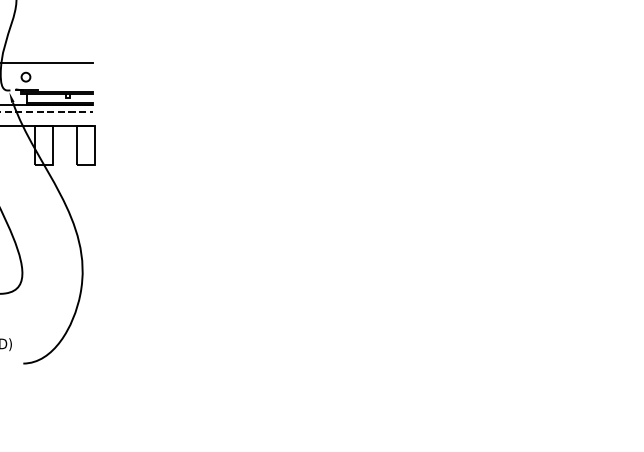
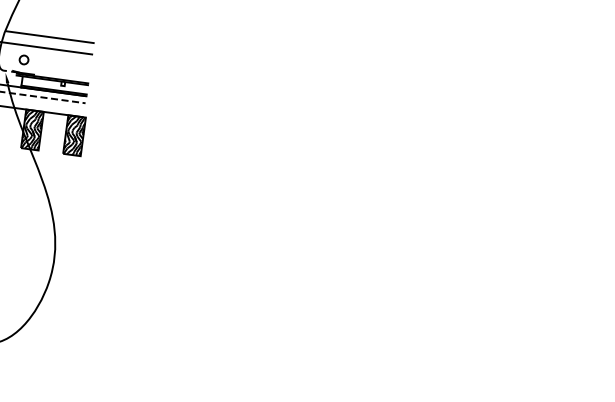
line: (48, 51) -> (49, 37), added
hatch: (43, 145) -> (32, 130), added
hatch: (86, 145) -> (74, 135), added

